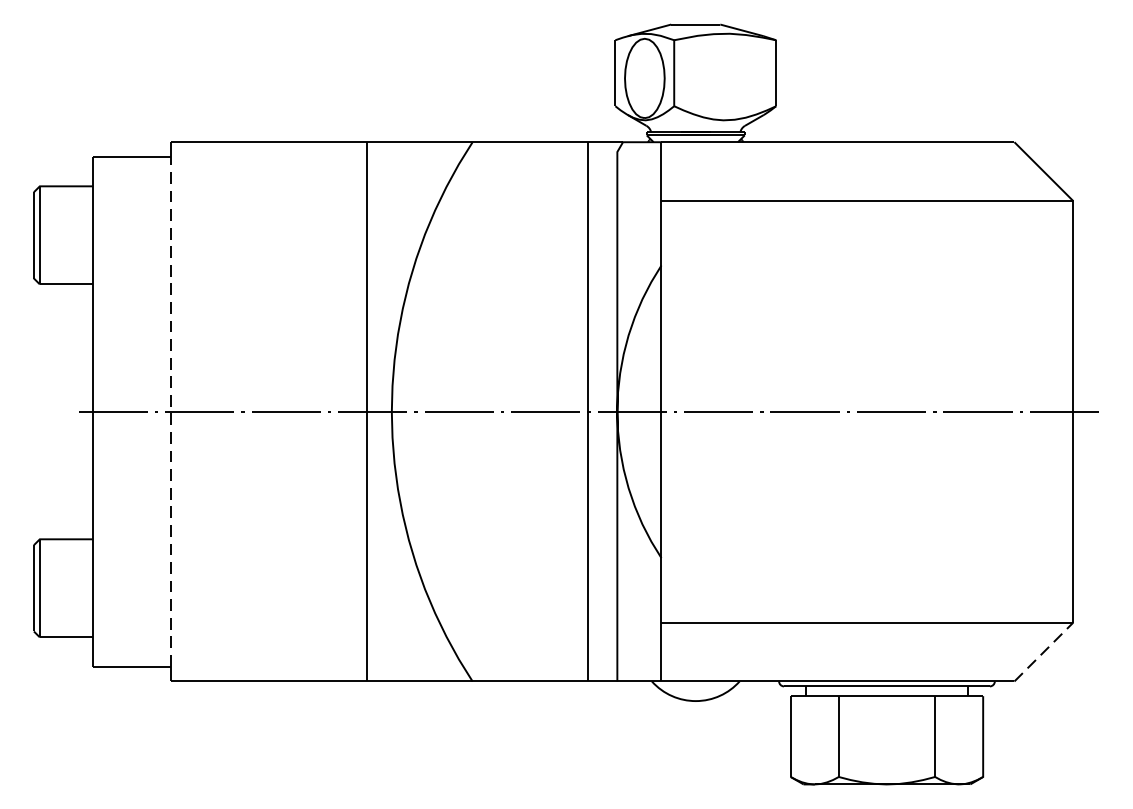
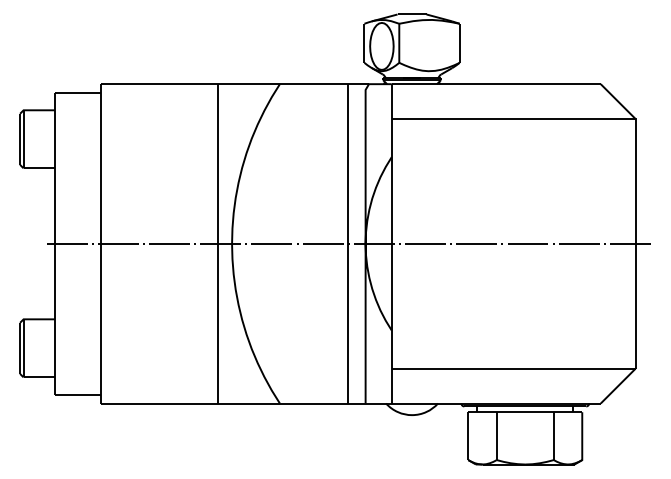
line: (171, 411) -> (101, 243), dashed -> solid
line: (1044, 652) -> (618, 386), dashed -> solid

